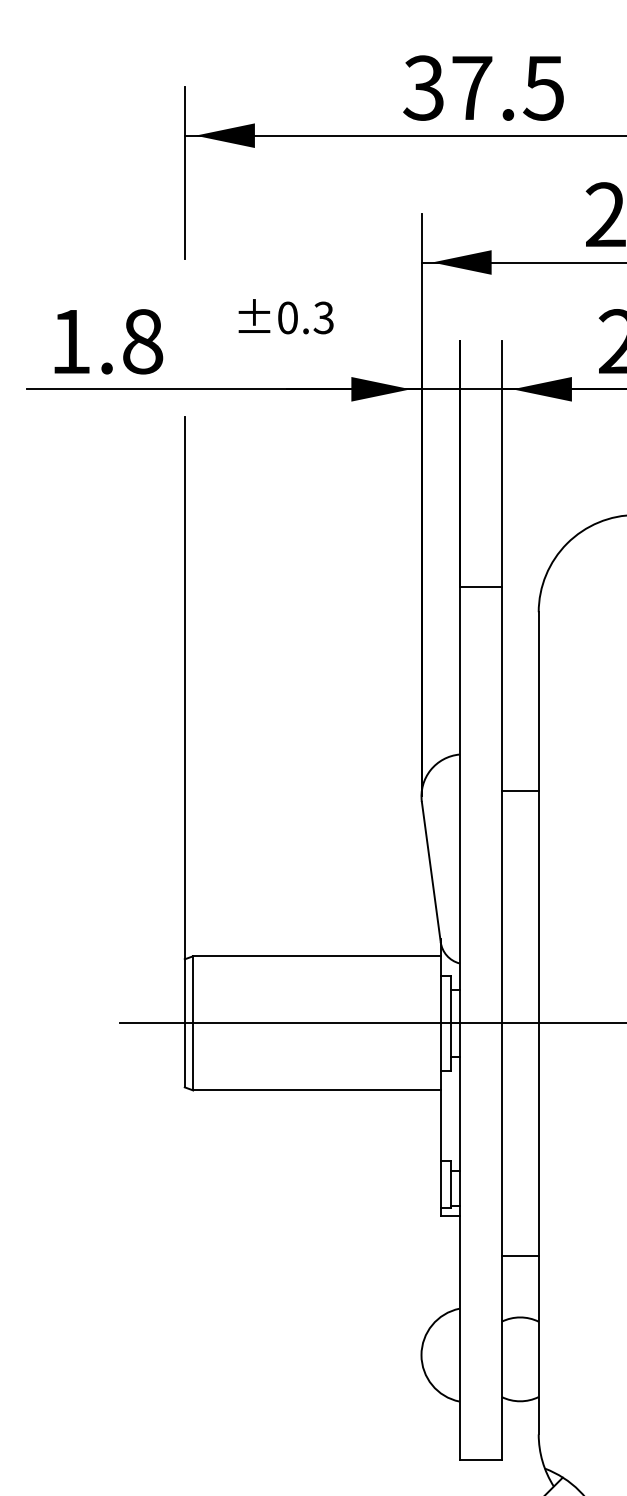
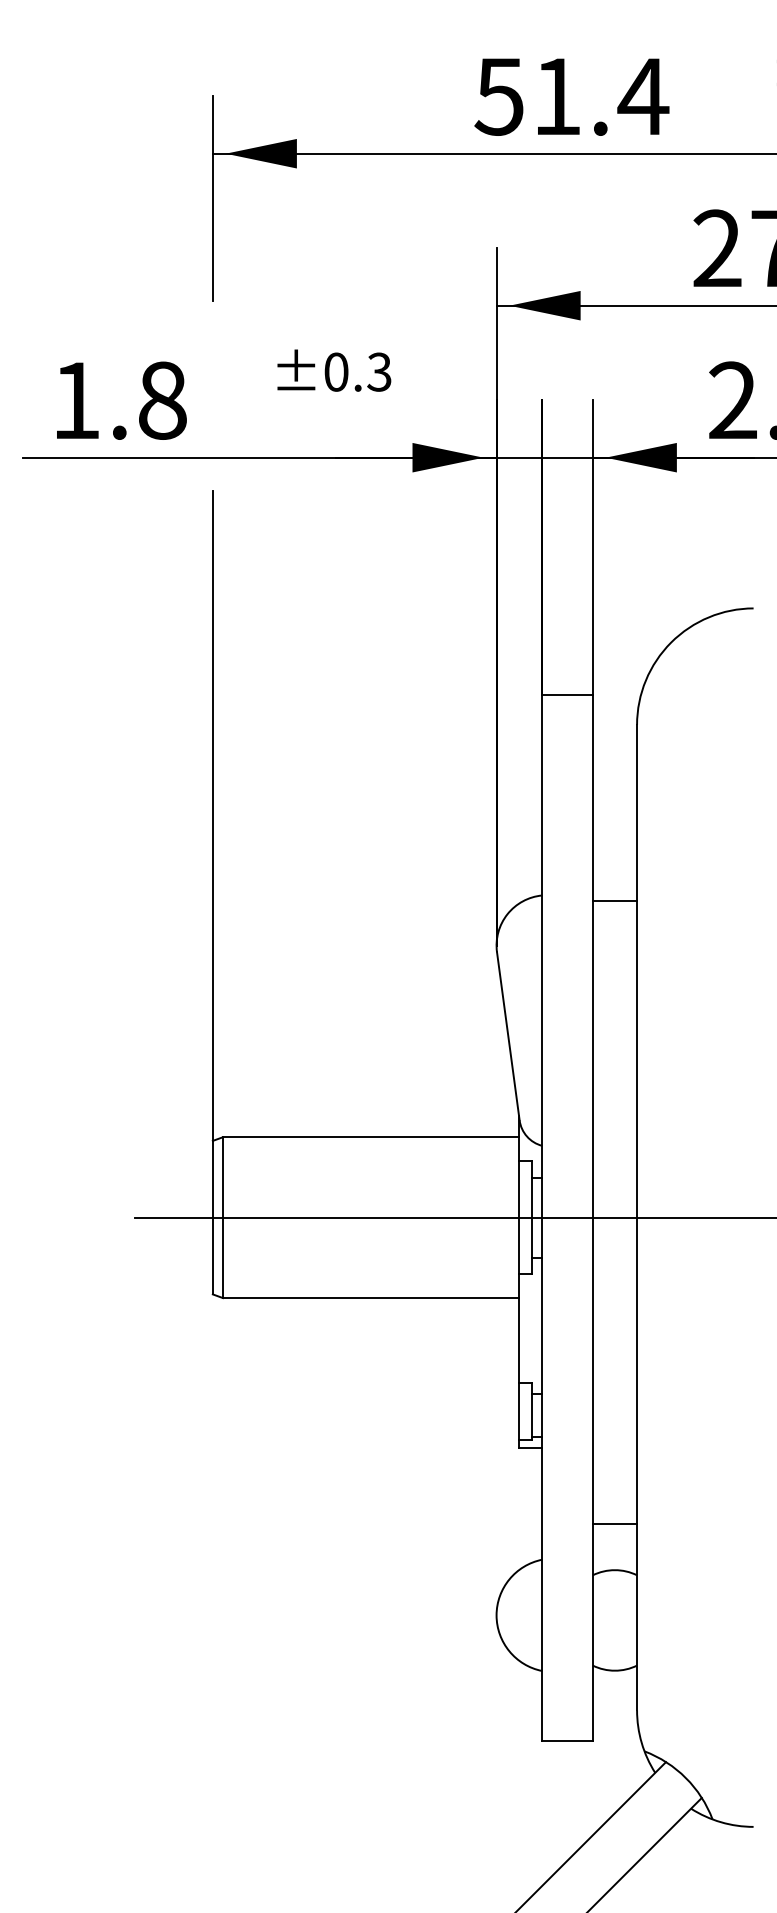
text: (484, 87) -> (571, 96), 37.5 -> 51.4
line: (519, 791) -> (614, 901), moved
line: (519, 1255) -> (614, 1524), moved

